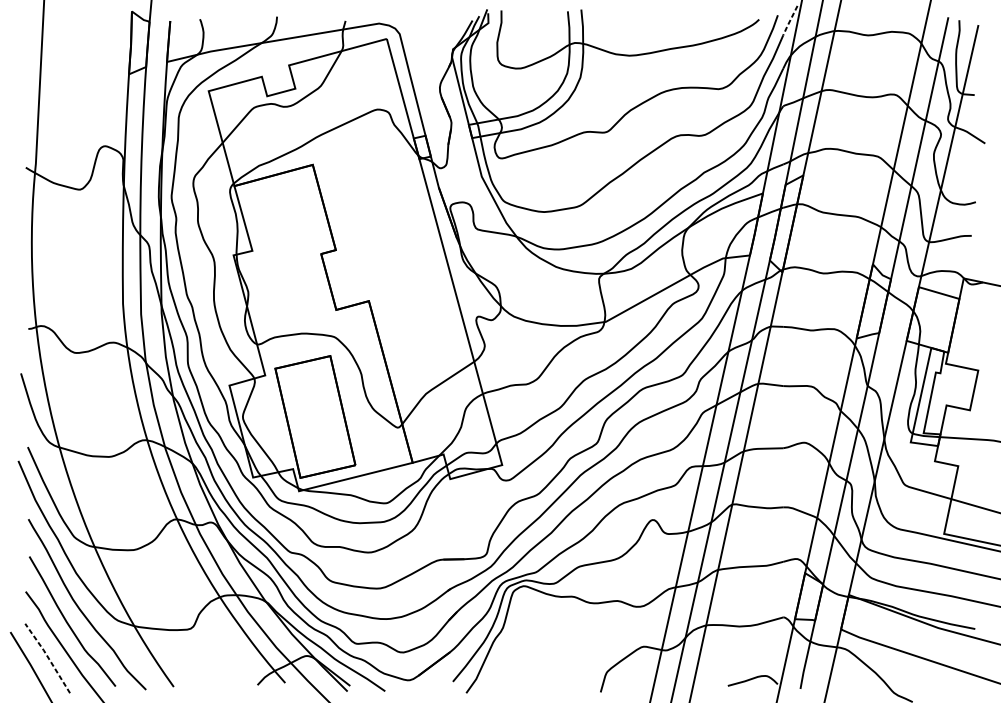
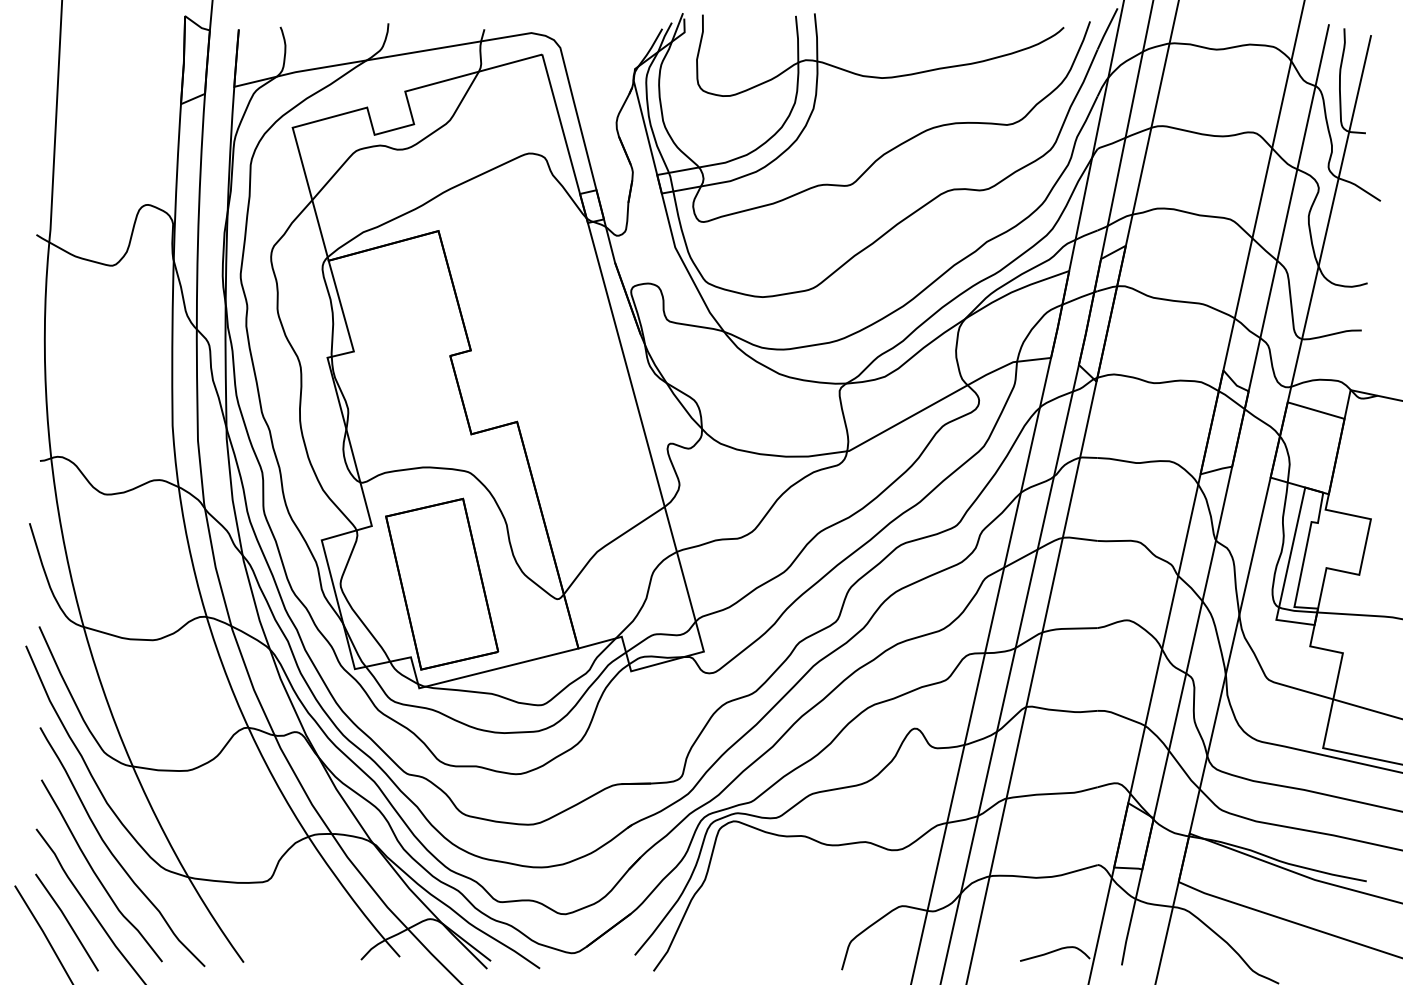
line: (790, 21) -> (1107, 29), dashed -> solid
line: (48, 657) -> (67, 921), dashed -> solid

